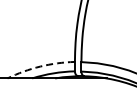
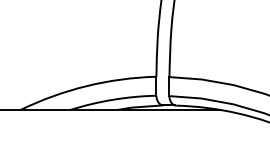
arc: (40, 66) -> (87, 85), dashed -> solid

